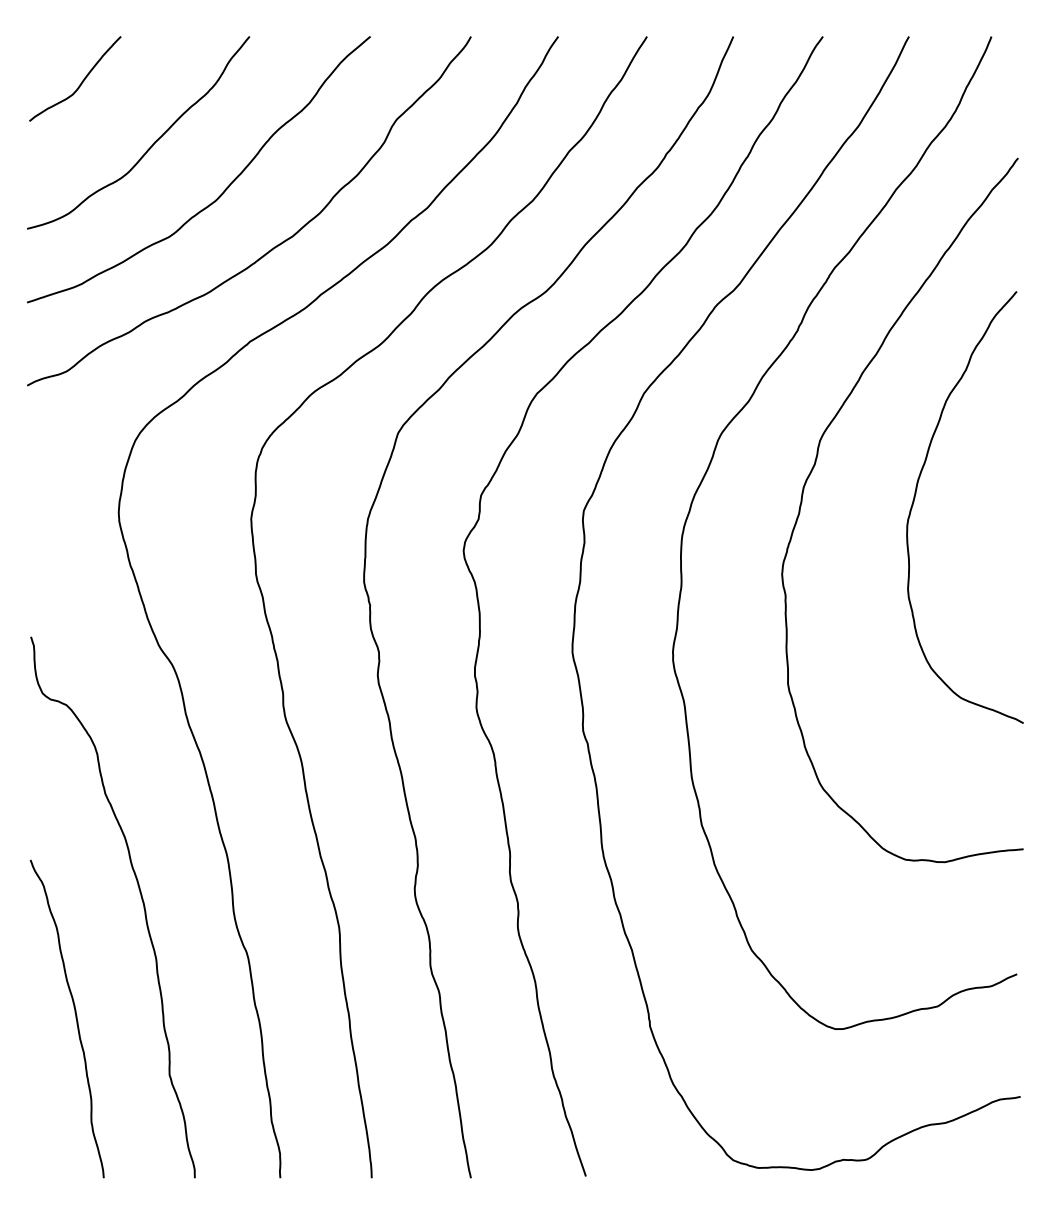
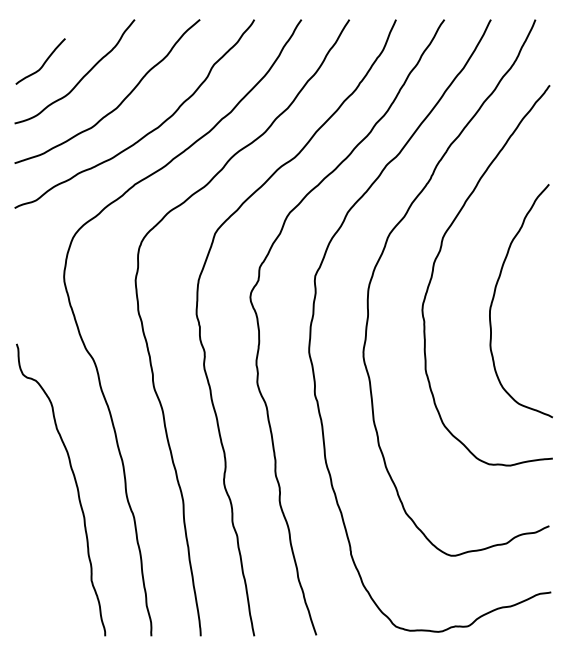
curve: (80, 80) -> (43, 62), moved
curve: (917, 495) -> (495, 294), moved
curve: (75, 1019) -> (40, 550), removed

